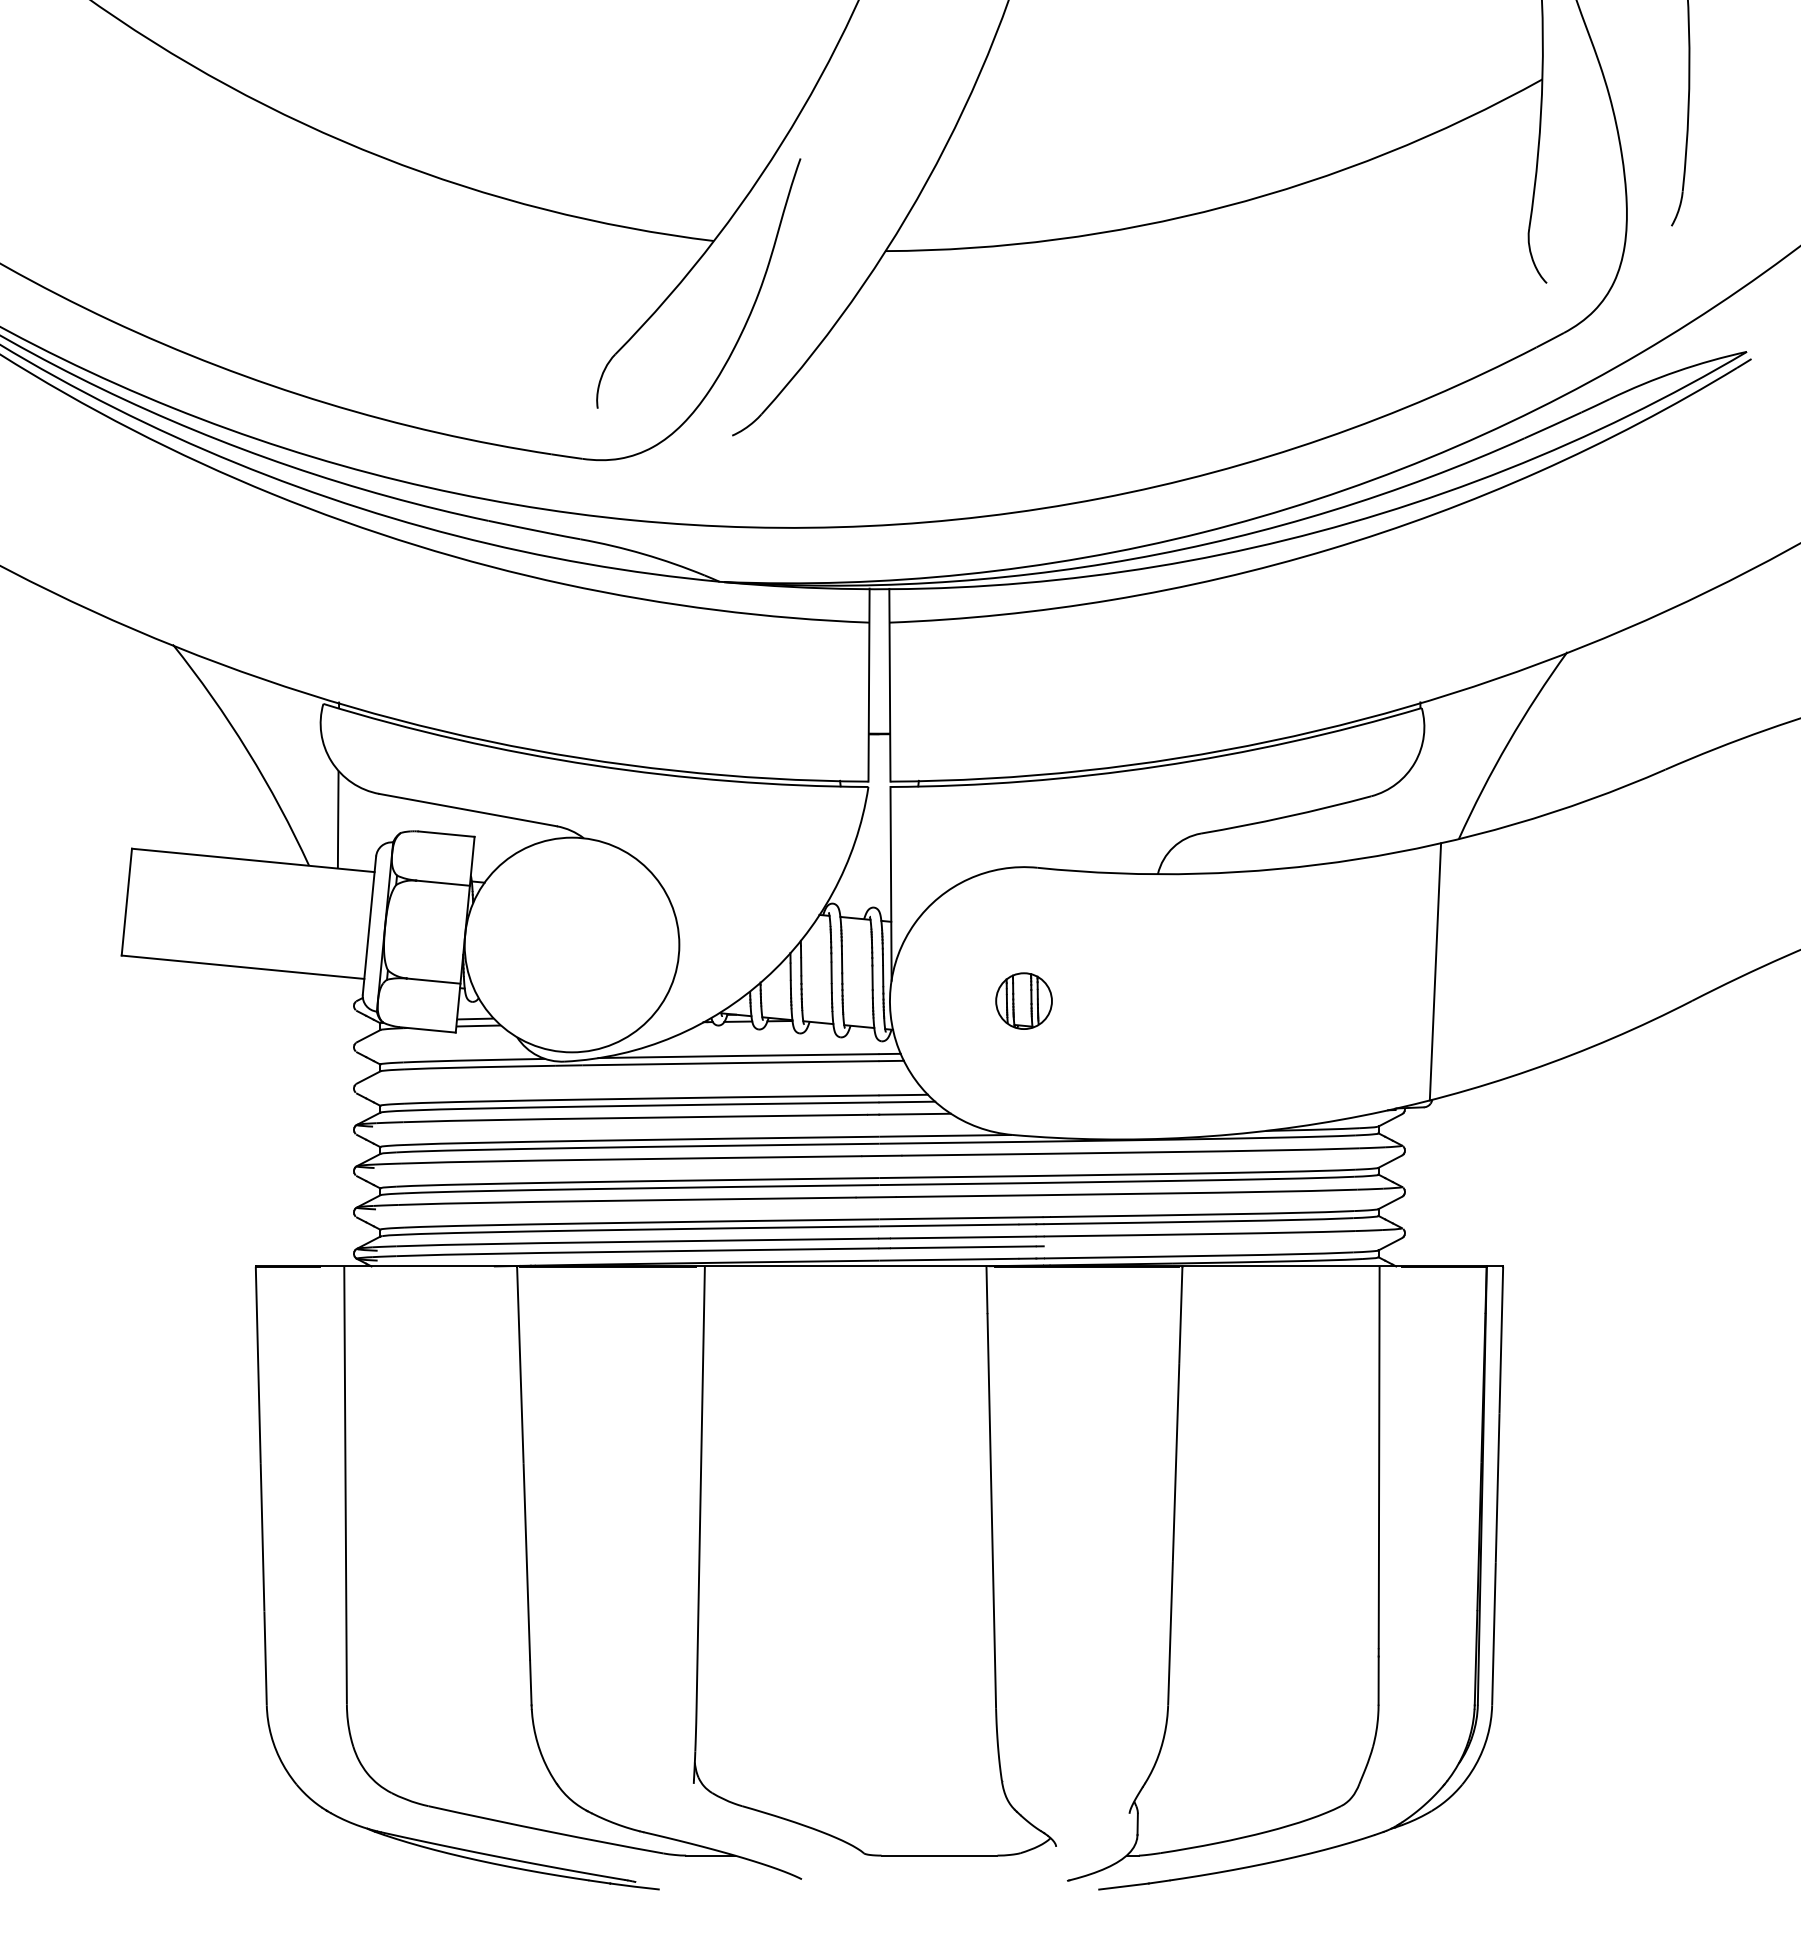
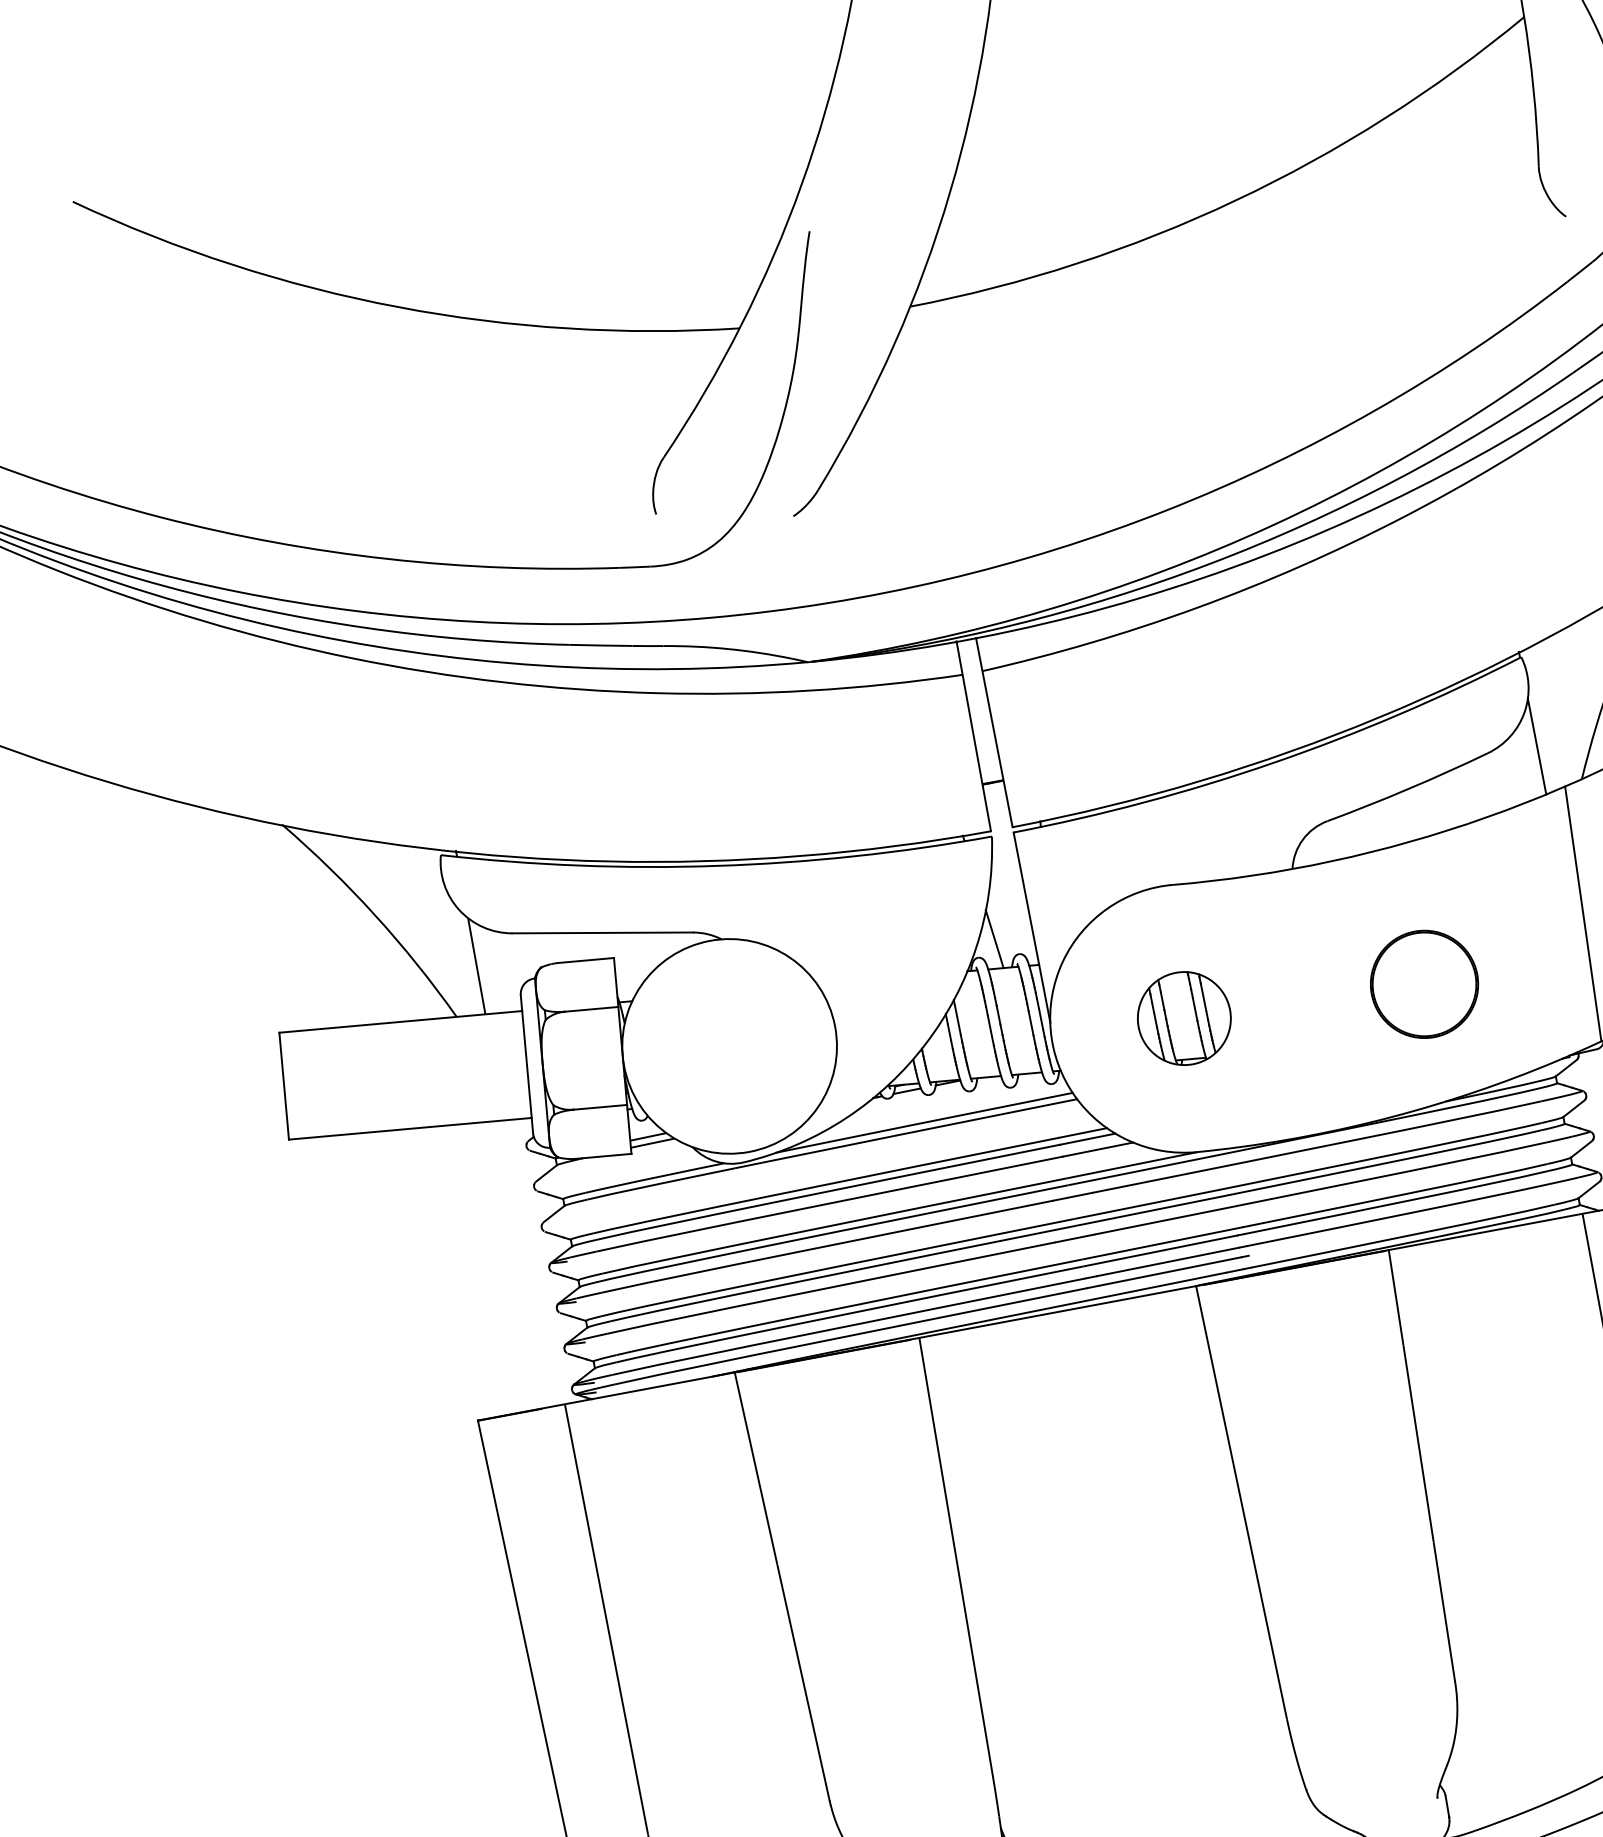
line: (1420, 798) -> (1536, 746), added
line: (851, 888) -> (993, 939), added
part: (1023, 1000) -> (1183, 1017), size x1.67
part: (1265, 1011) -> (1423, 984), added

